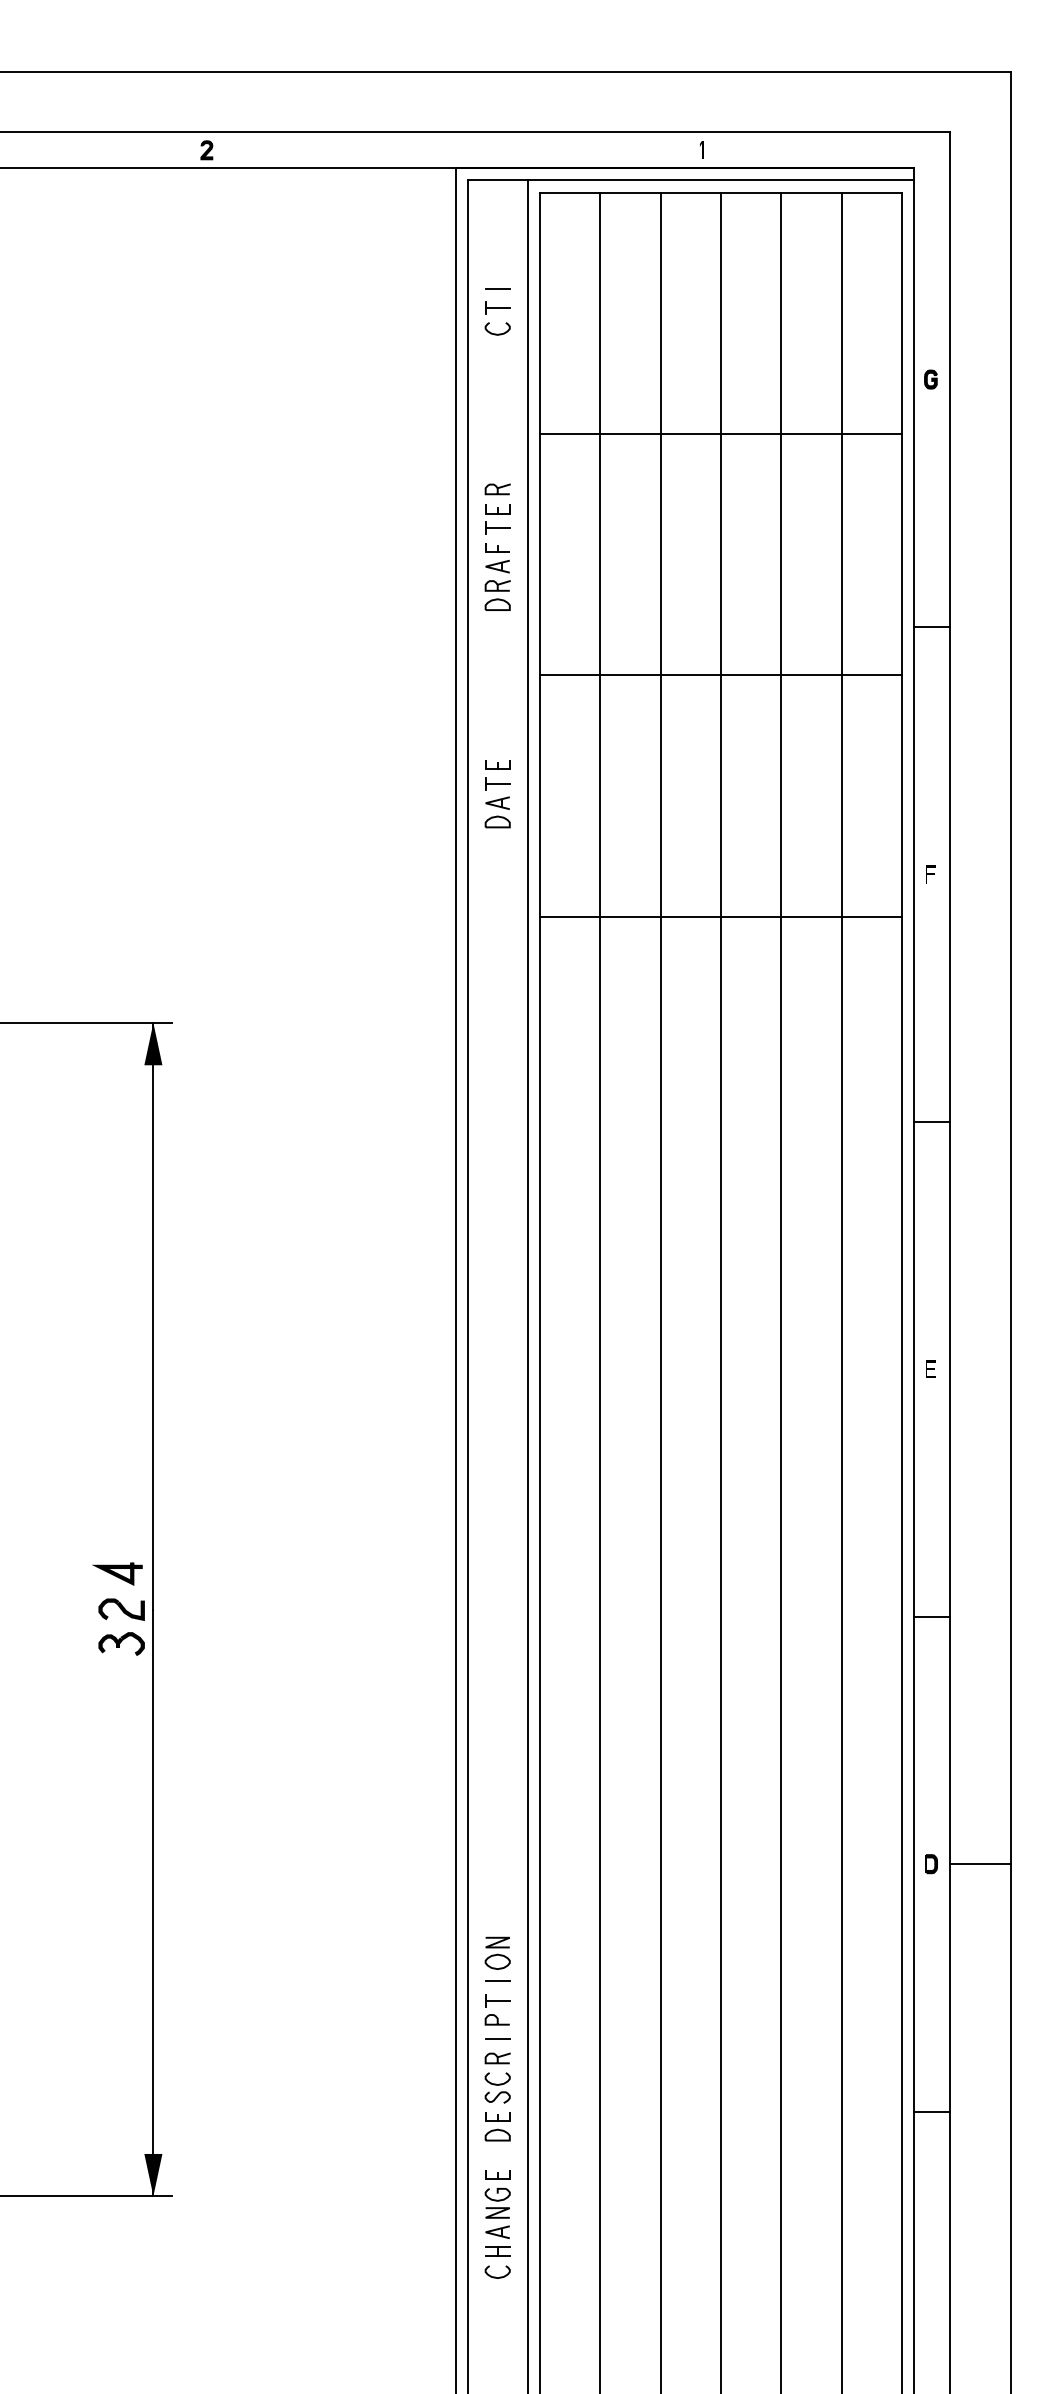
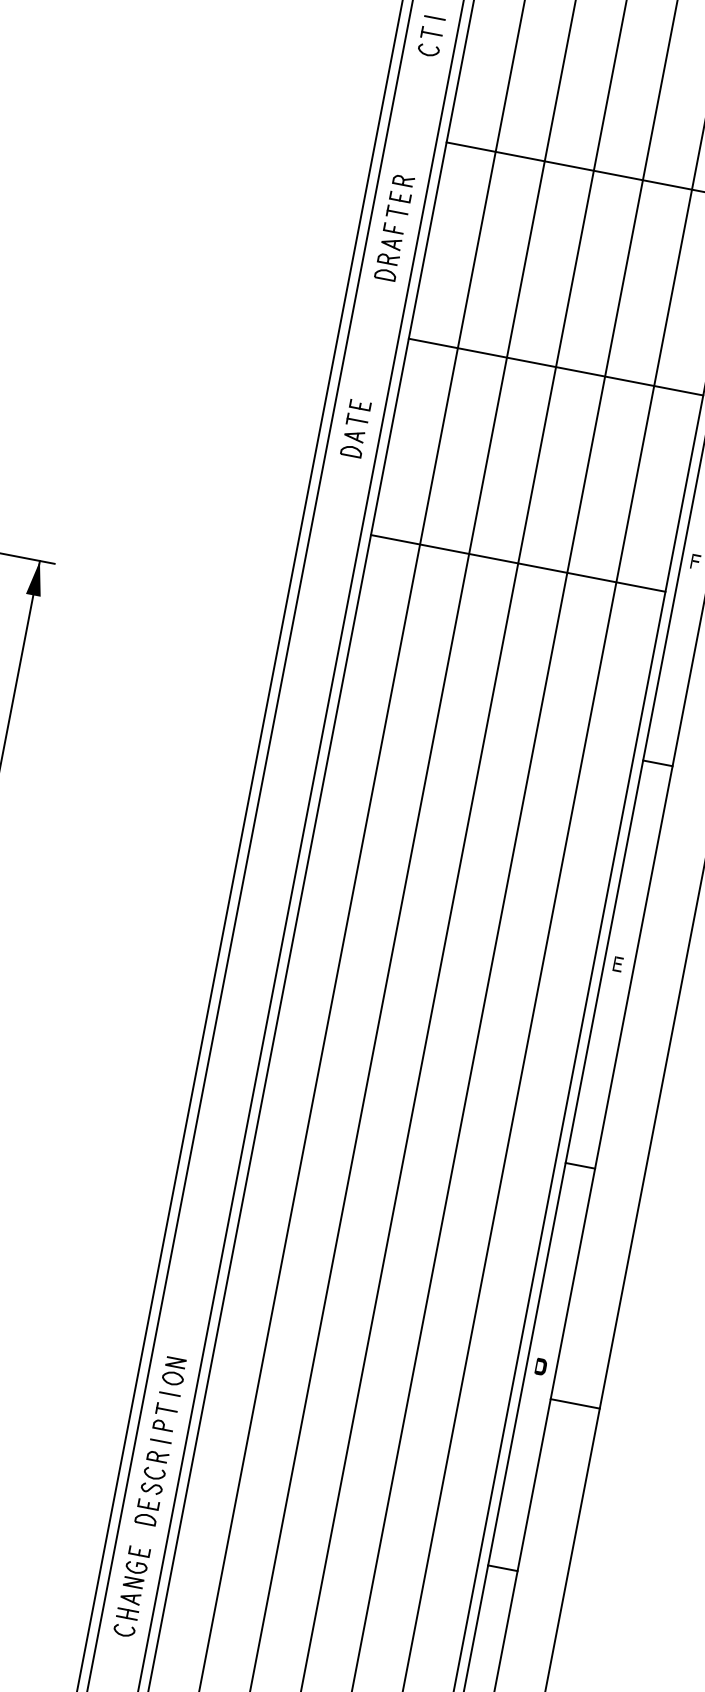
line: (980, 1864) -> (575, 1404), moved

